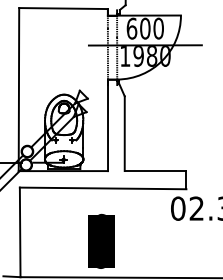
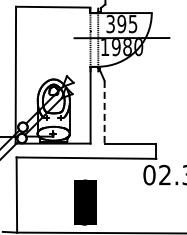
text: (144, 27) -> (121, 23), 600 -> 395
line: (124, 134) -> (104, 112), solid -> dashed

